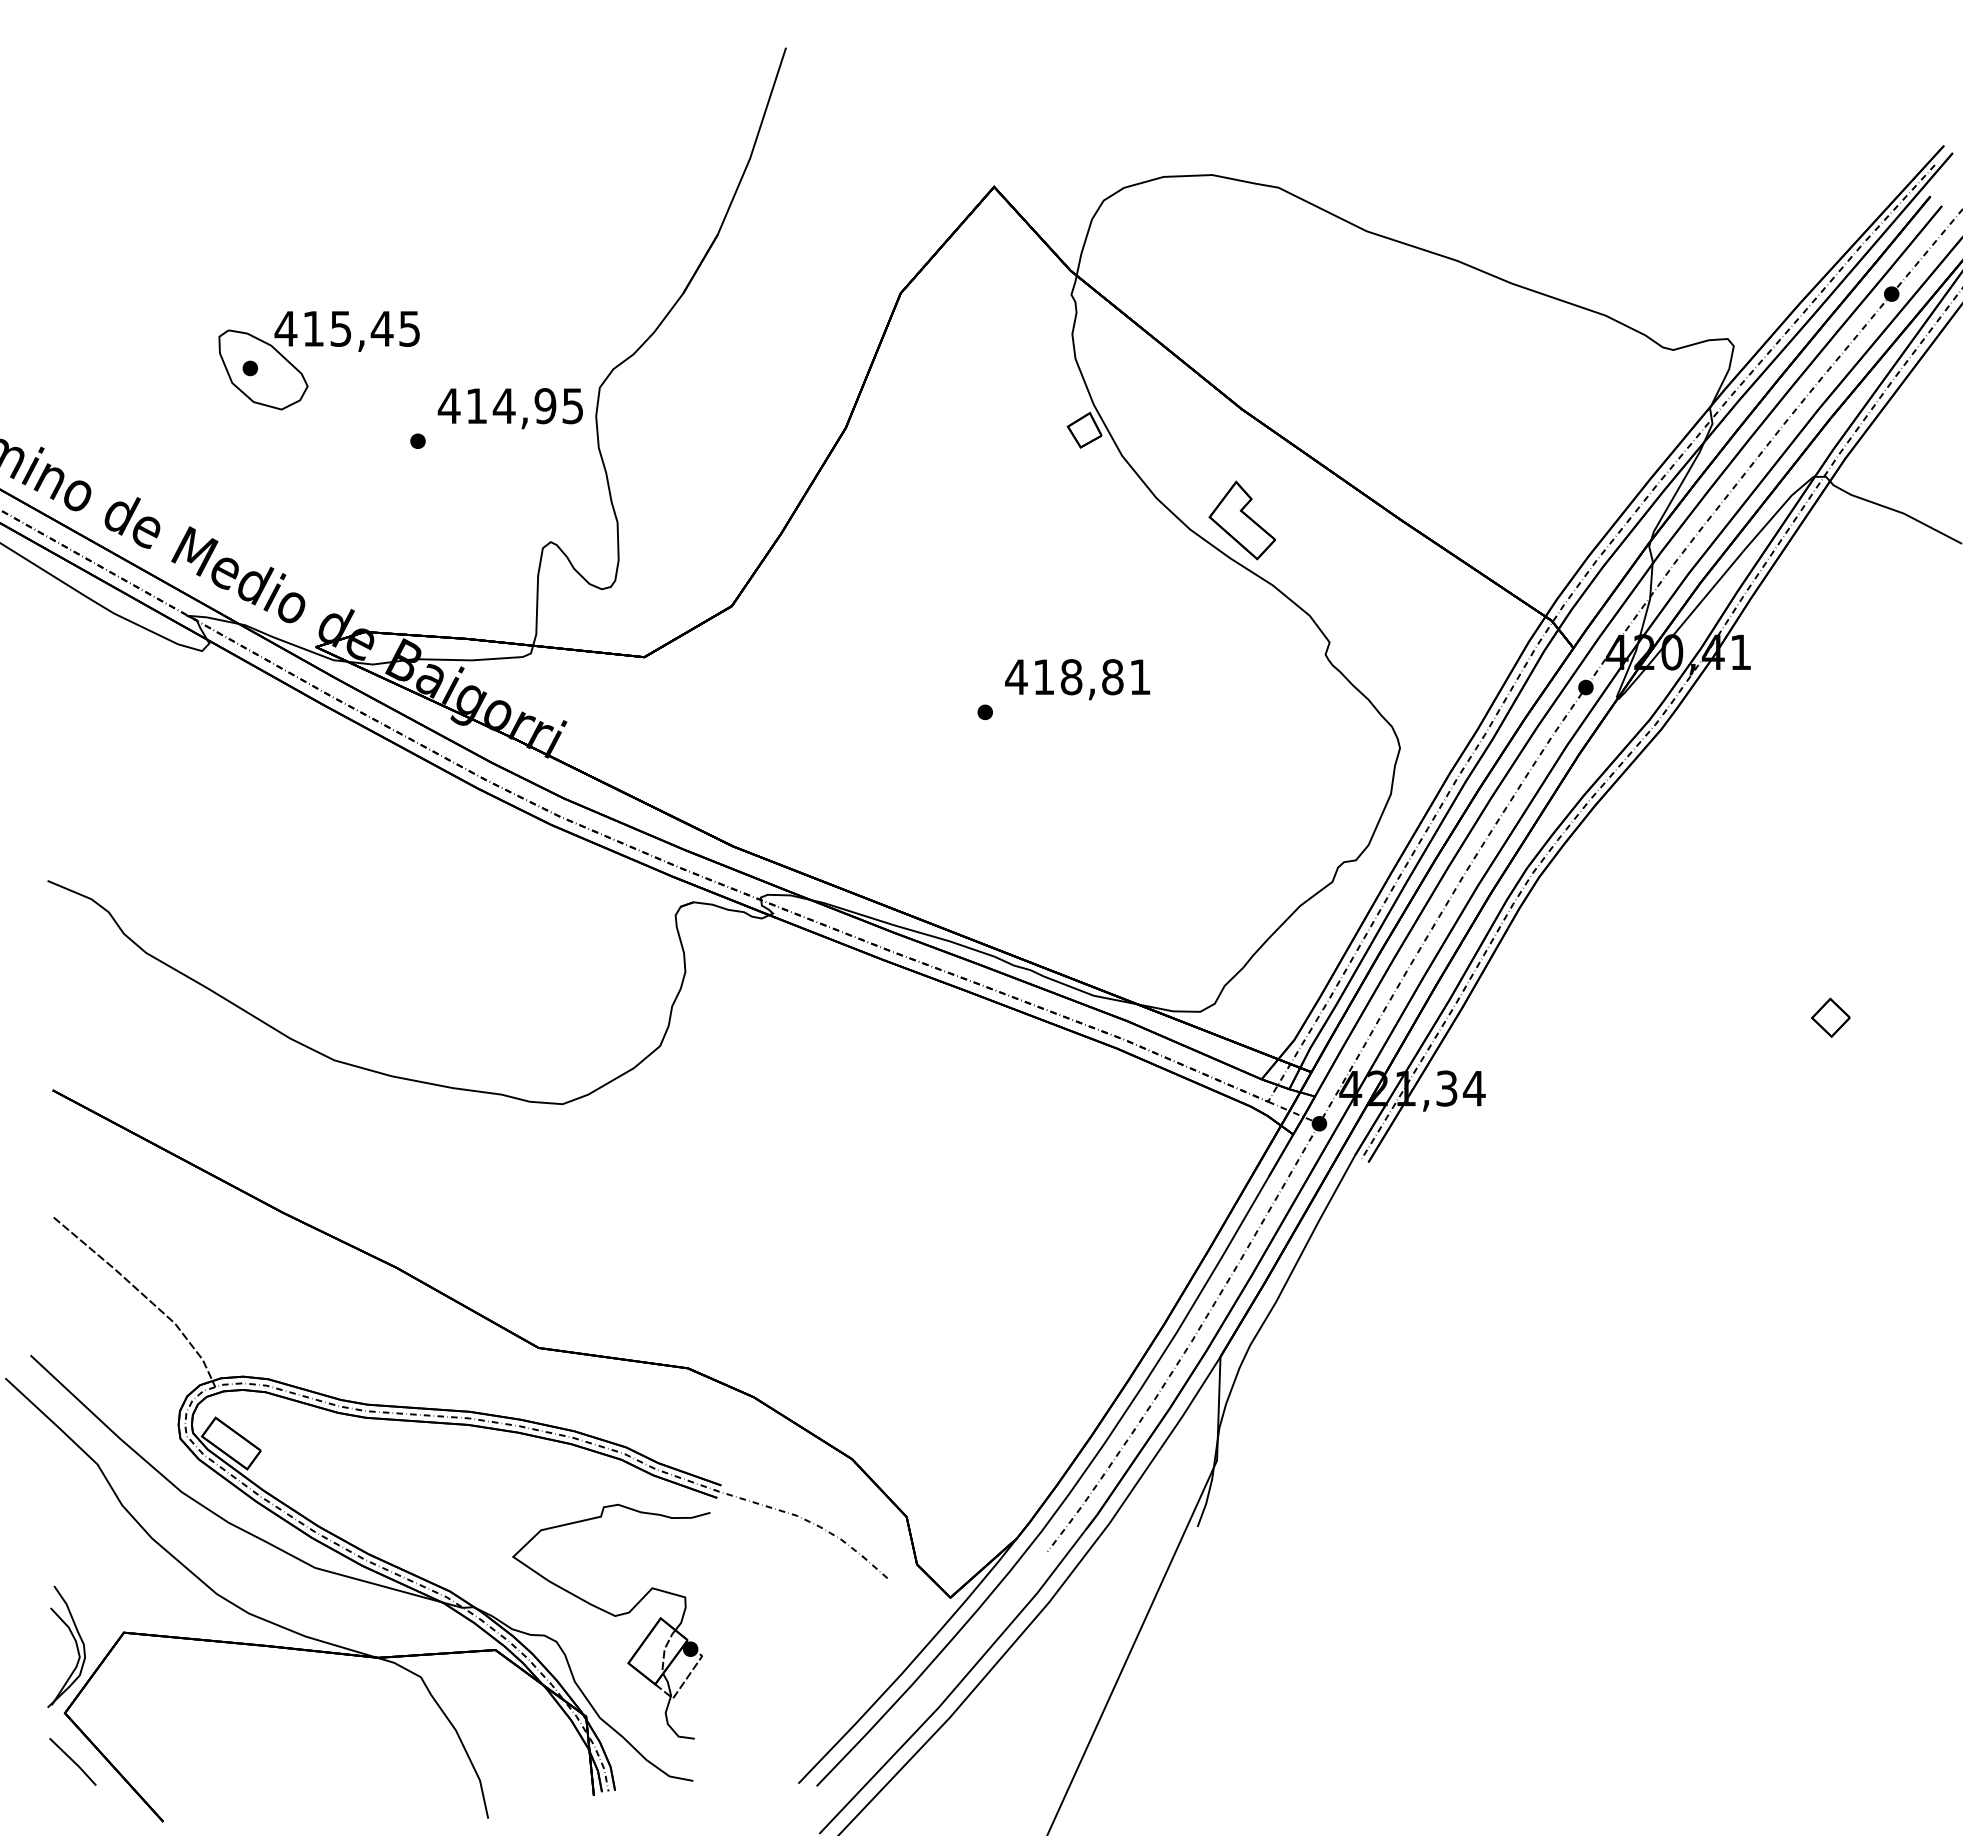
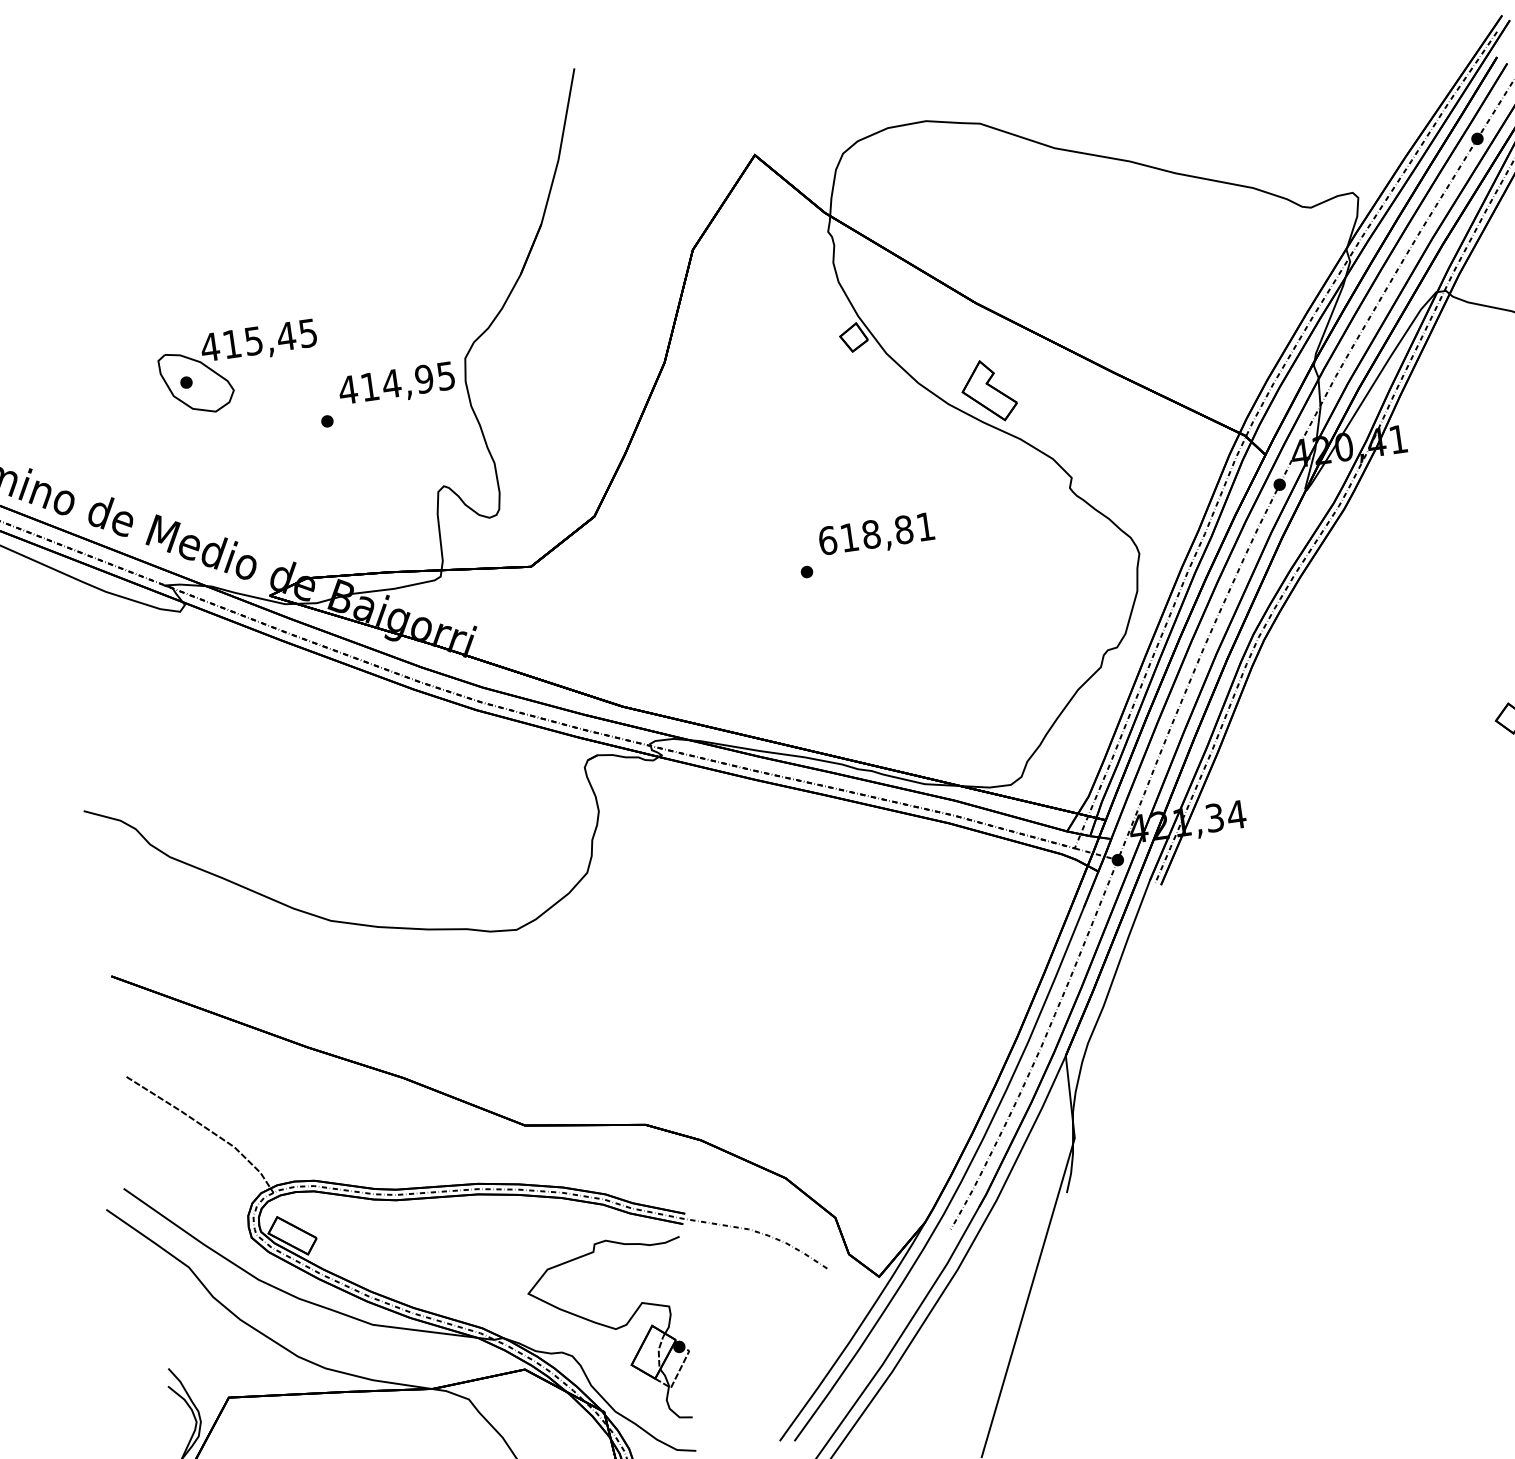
text: (1016, 677) -> (827, 540), 418,81 -> 618,81

